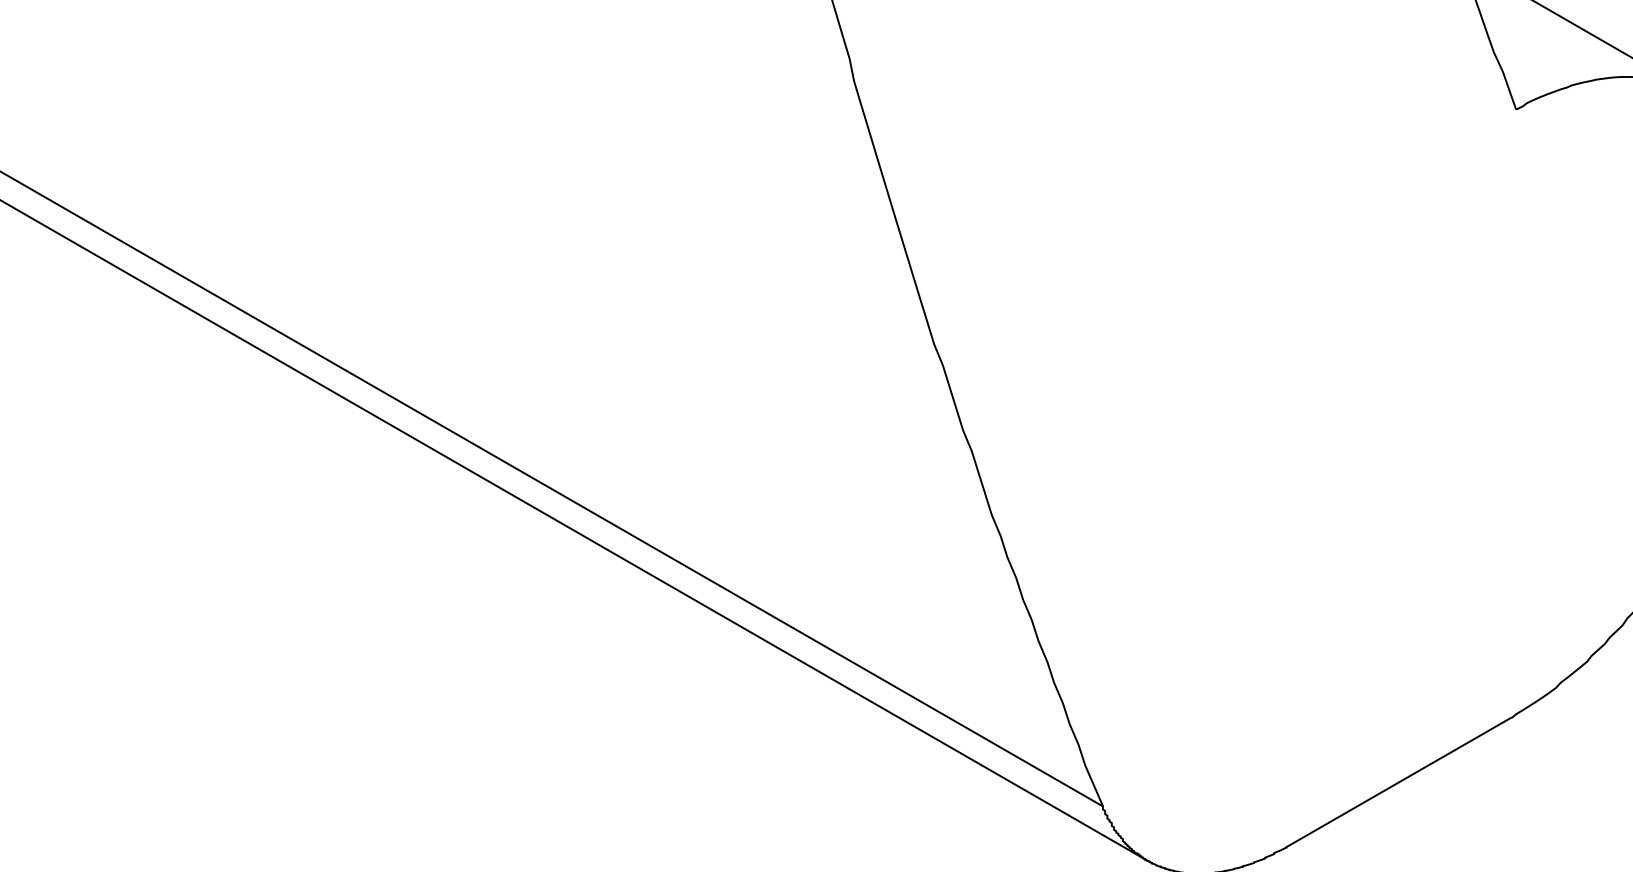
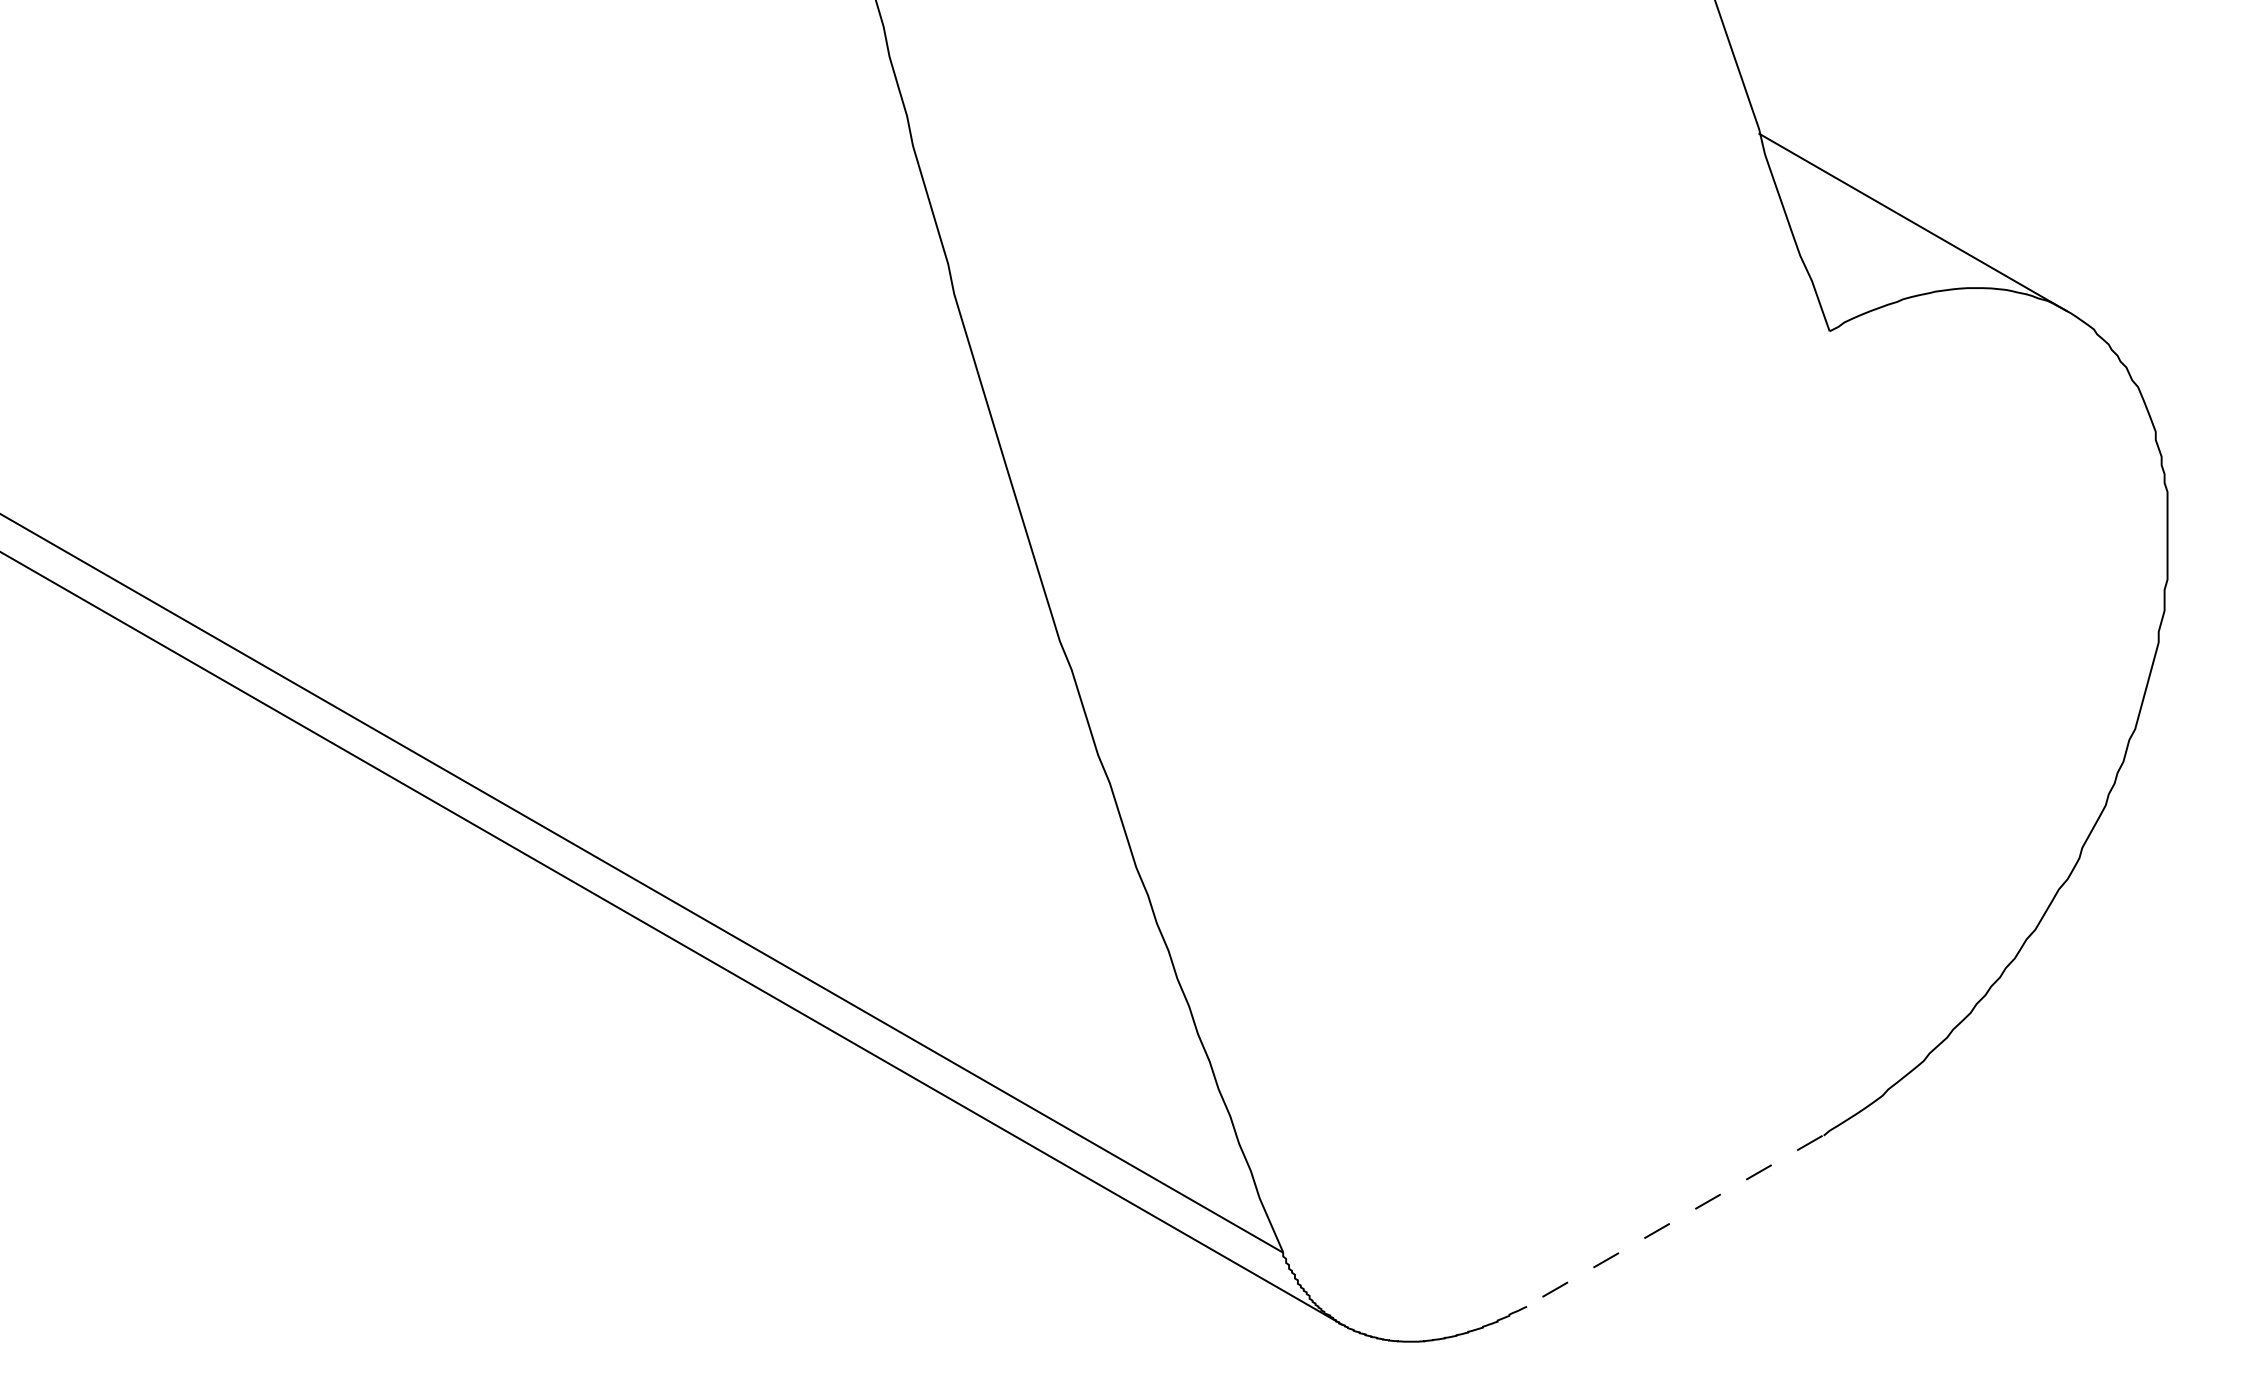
line: (1398, 782) -> (1673, 1221), solid -> dashed

